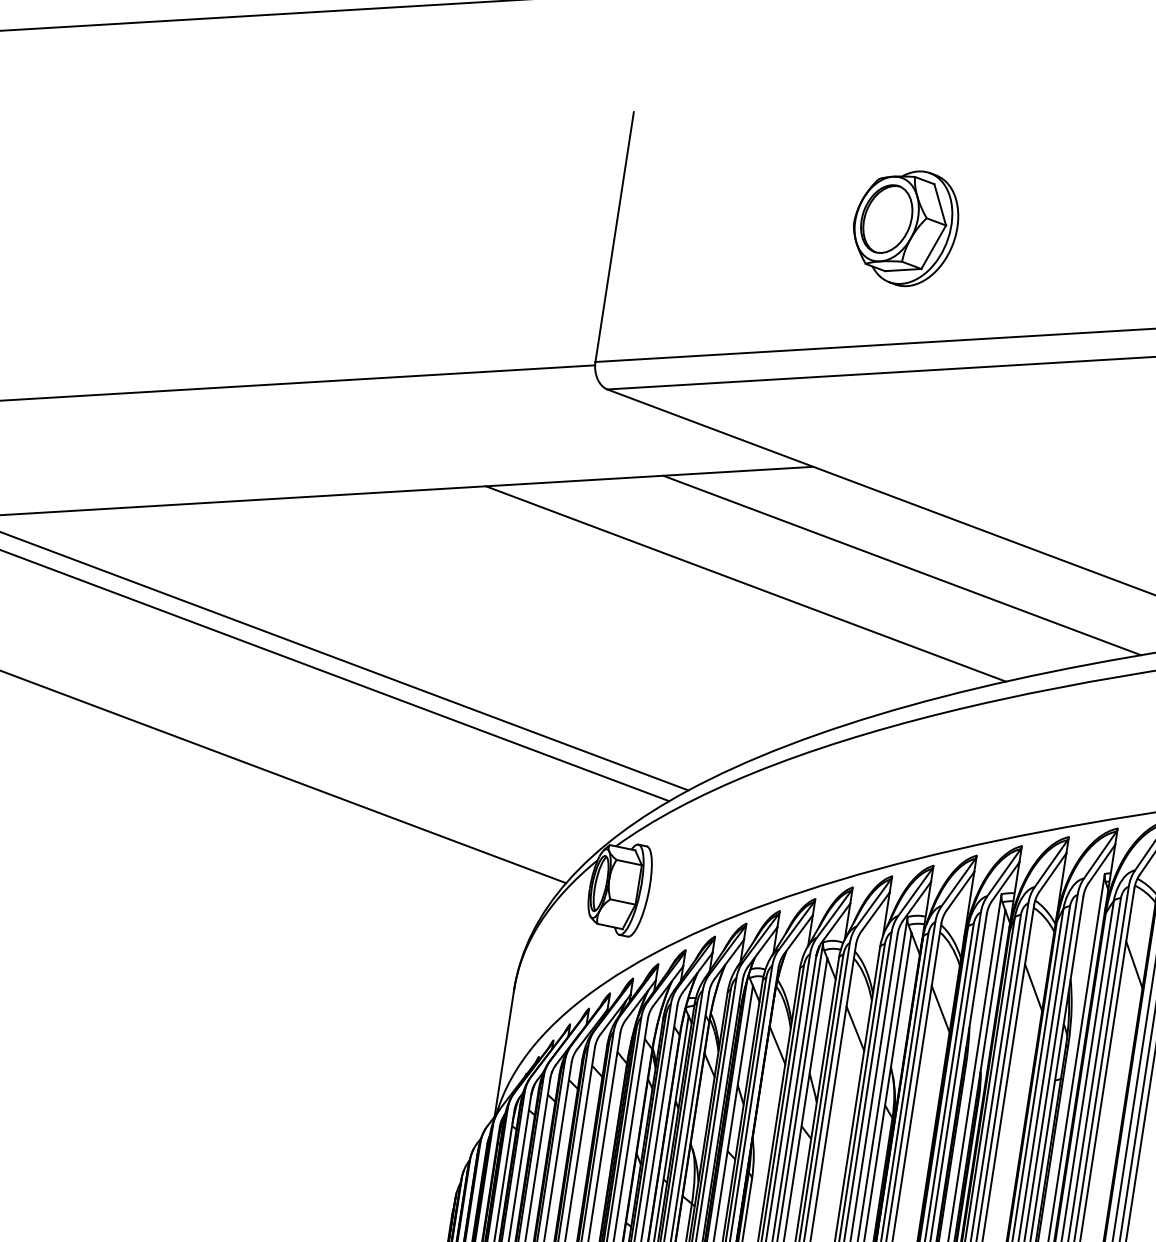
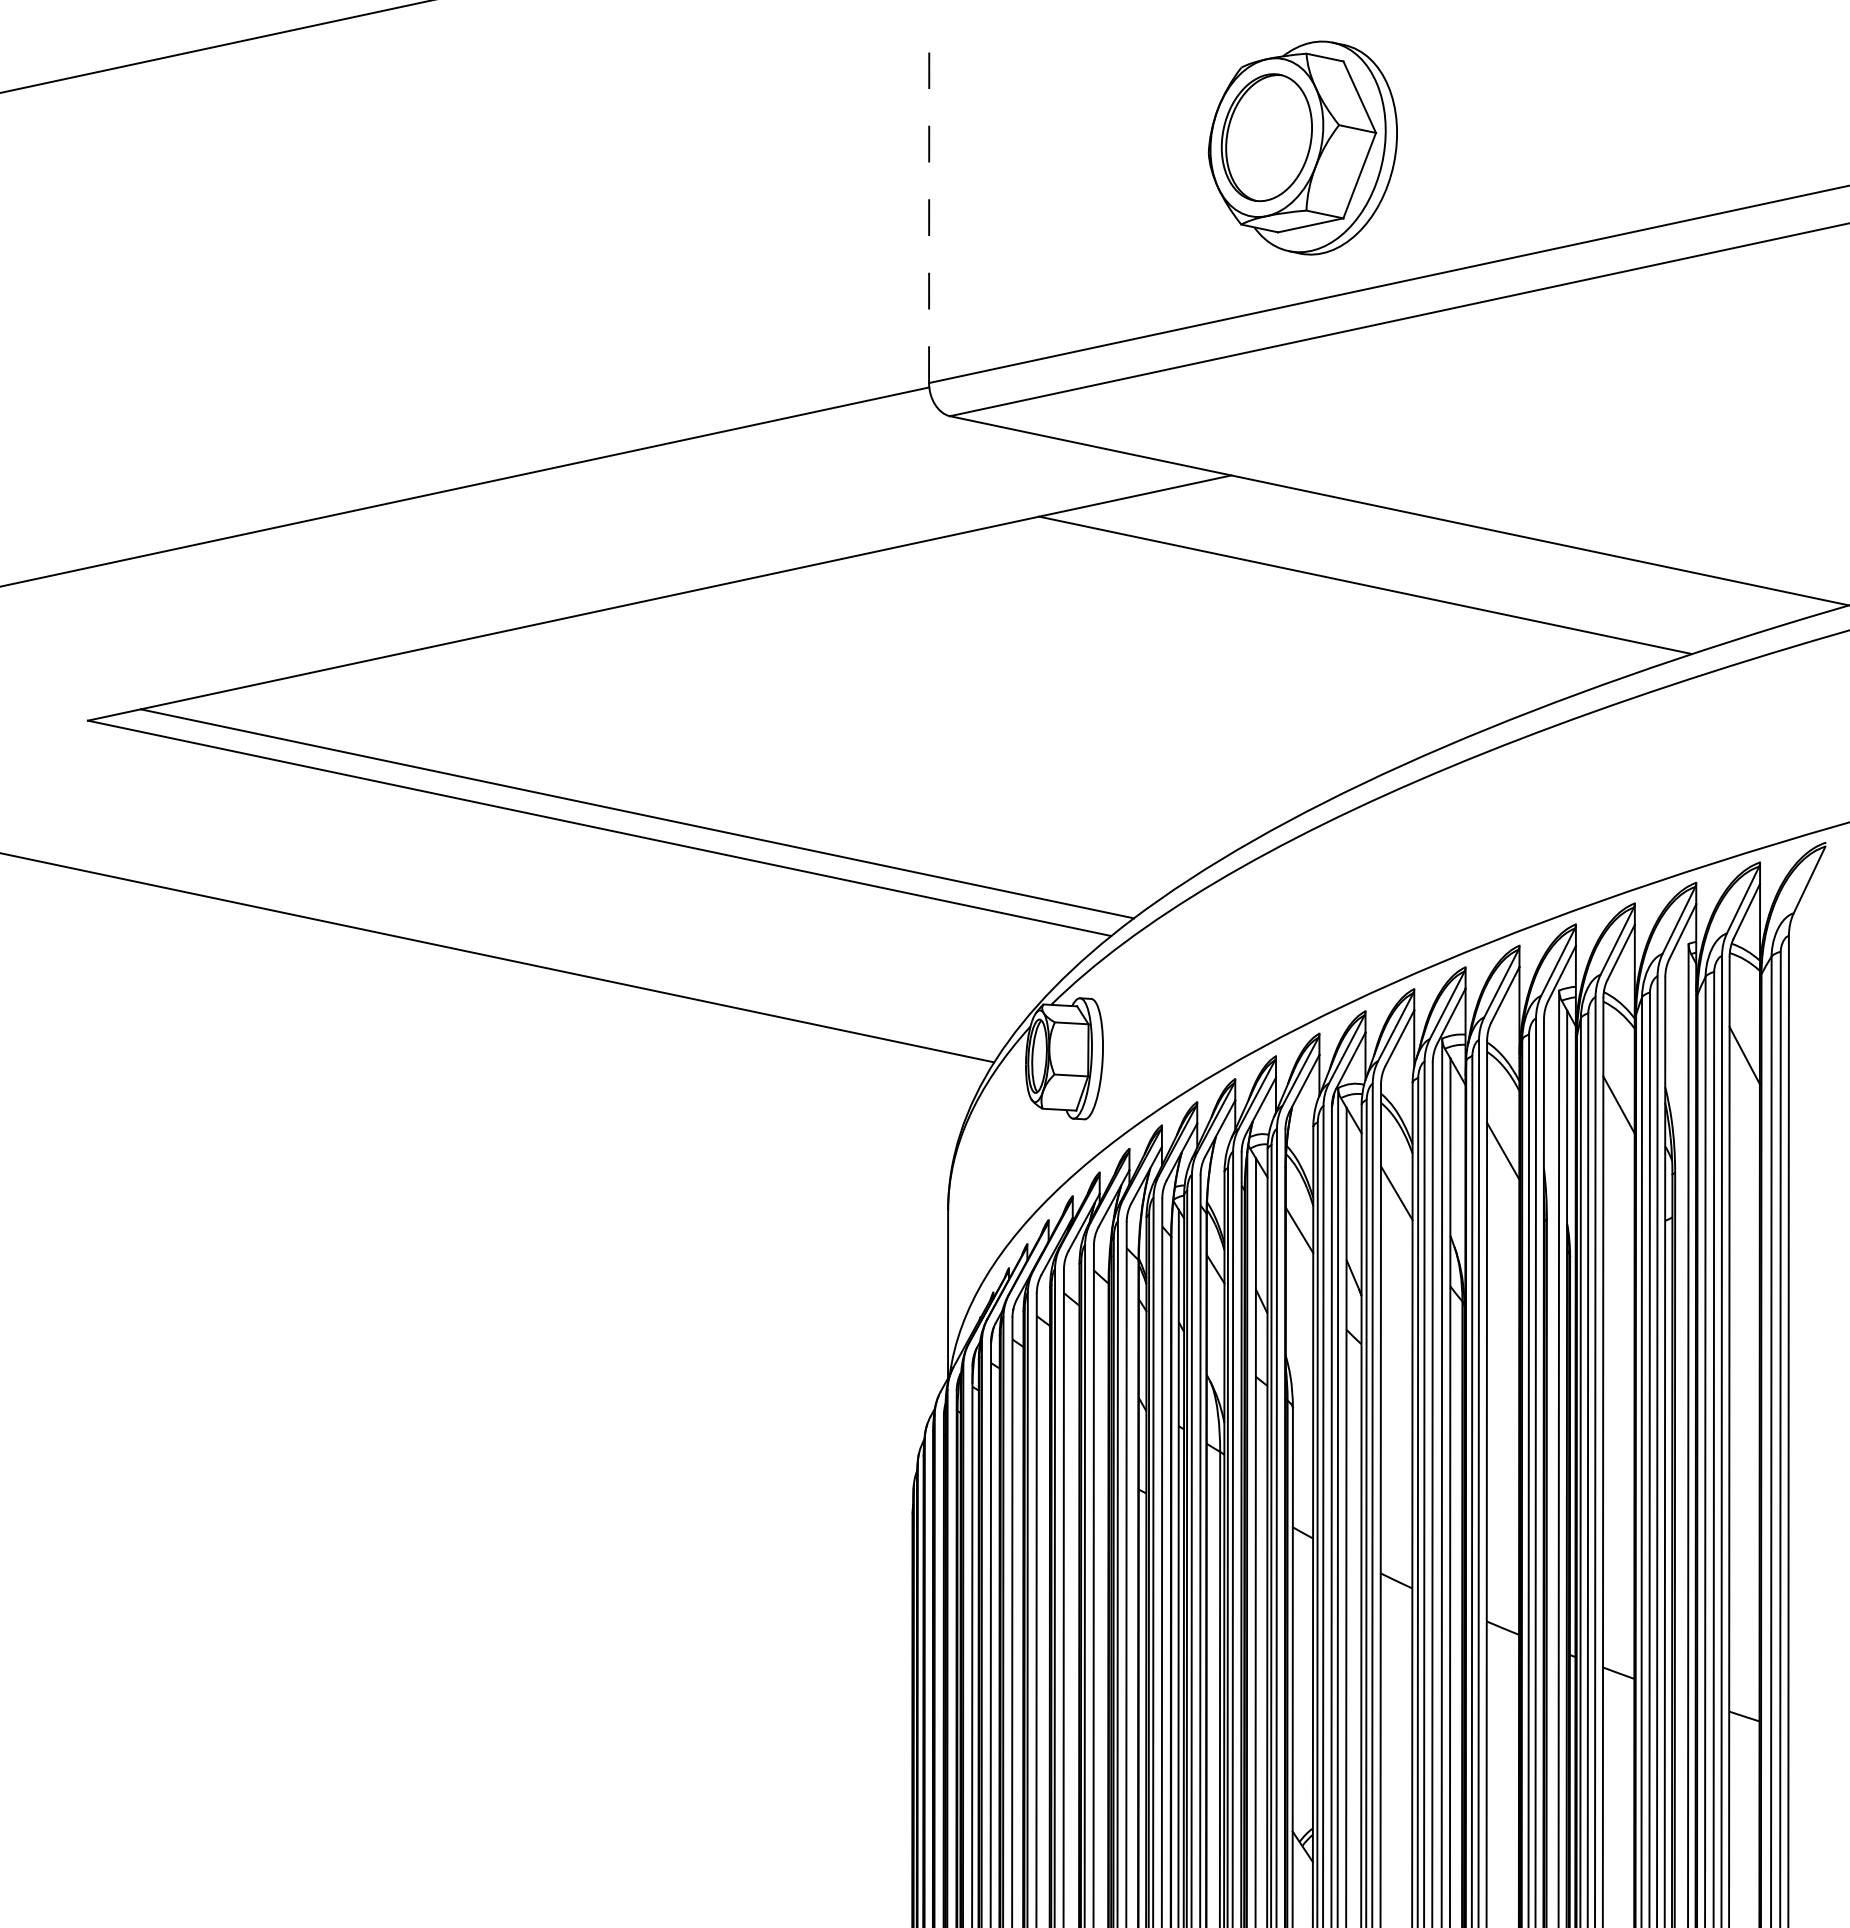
part: (904, 227) -> (1302, 148), size x1.4
line: (614, 236) -> (929, 217), solid -> dashed
line: (746, 583) -> (1167, 639), removed

